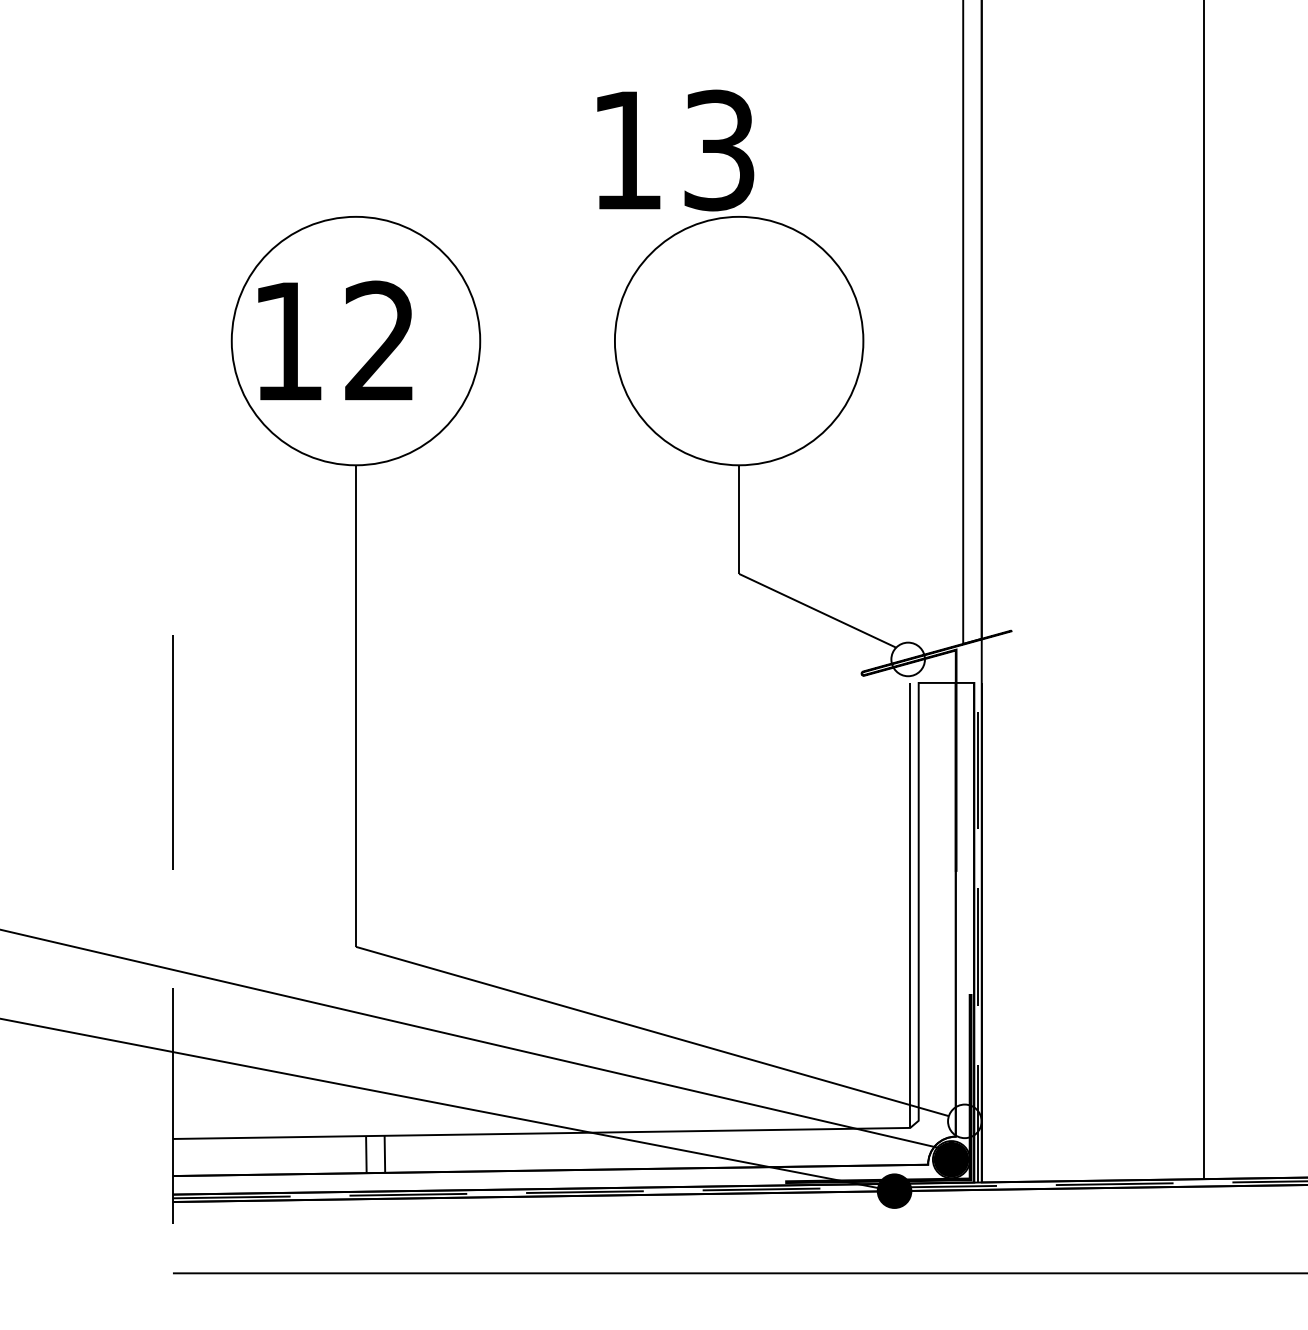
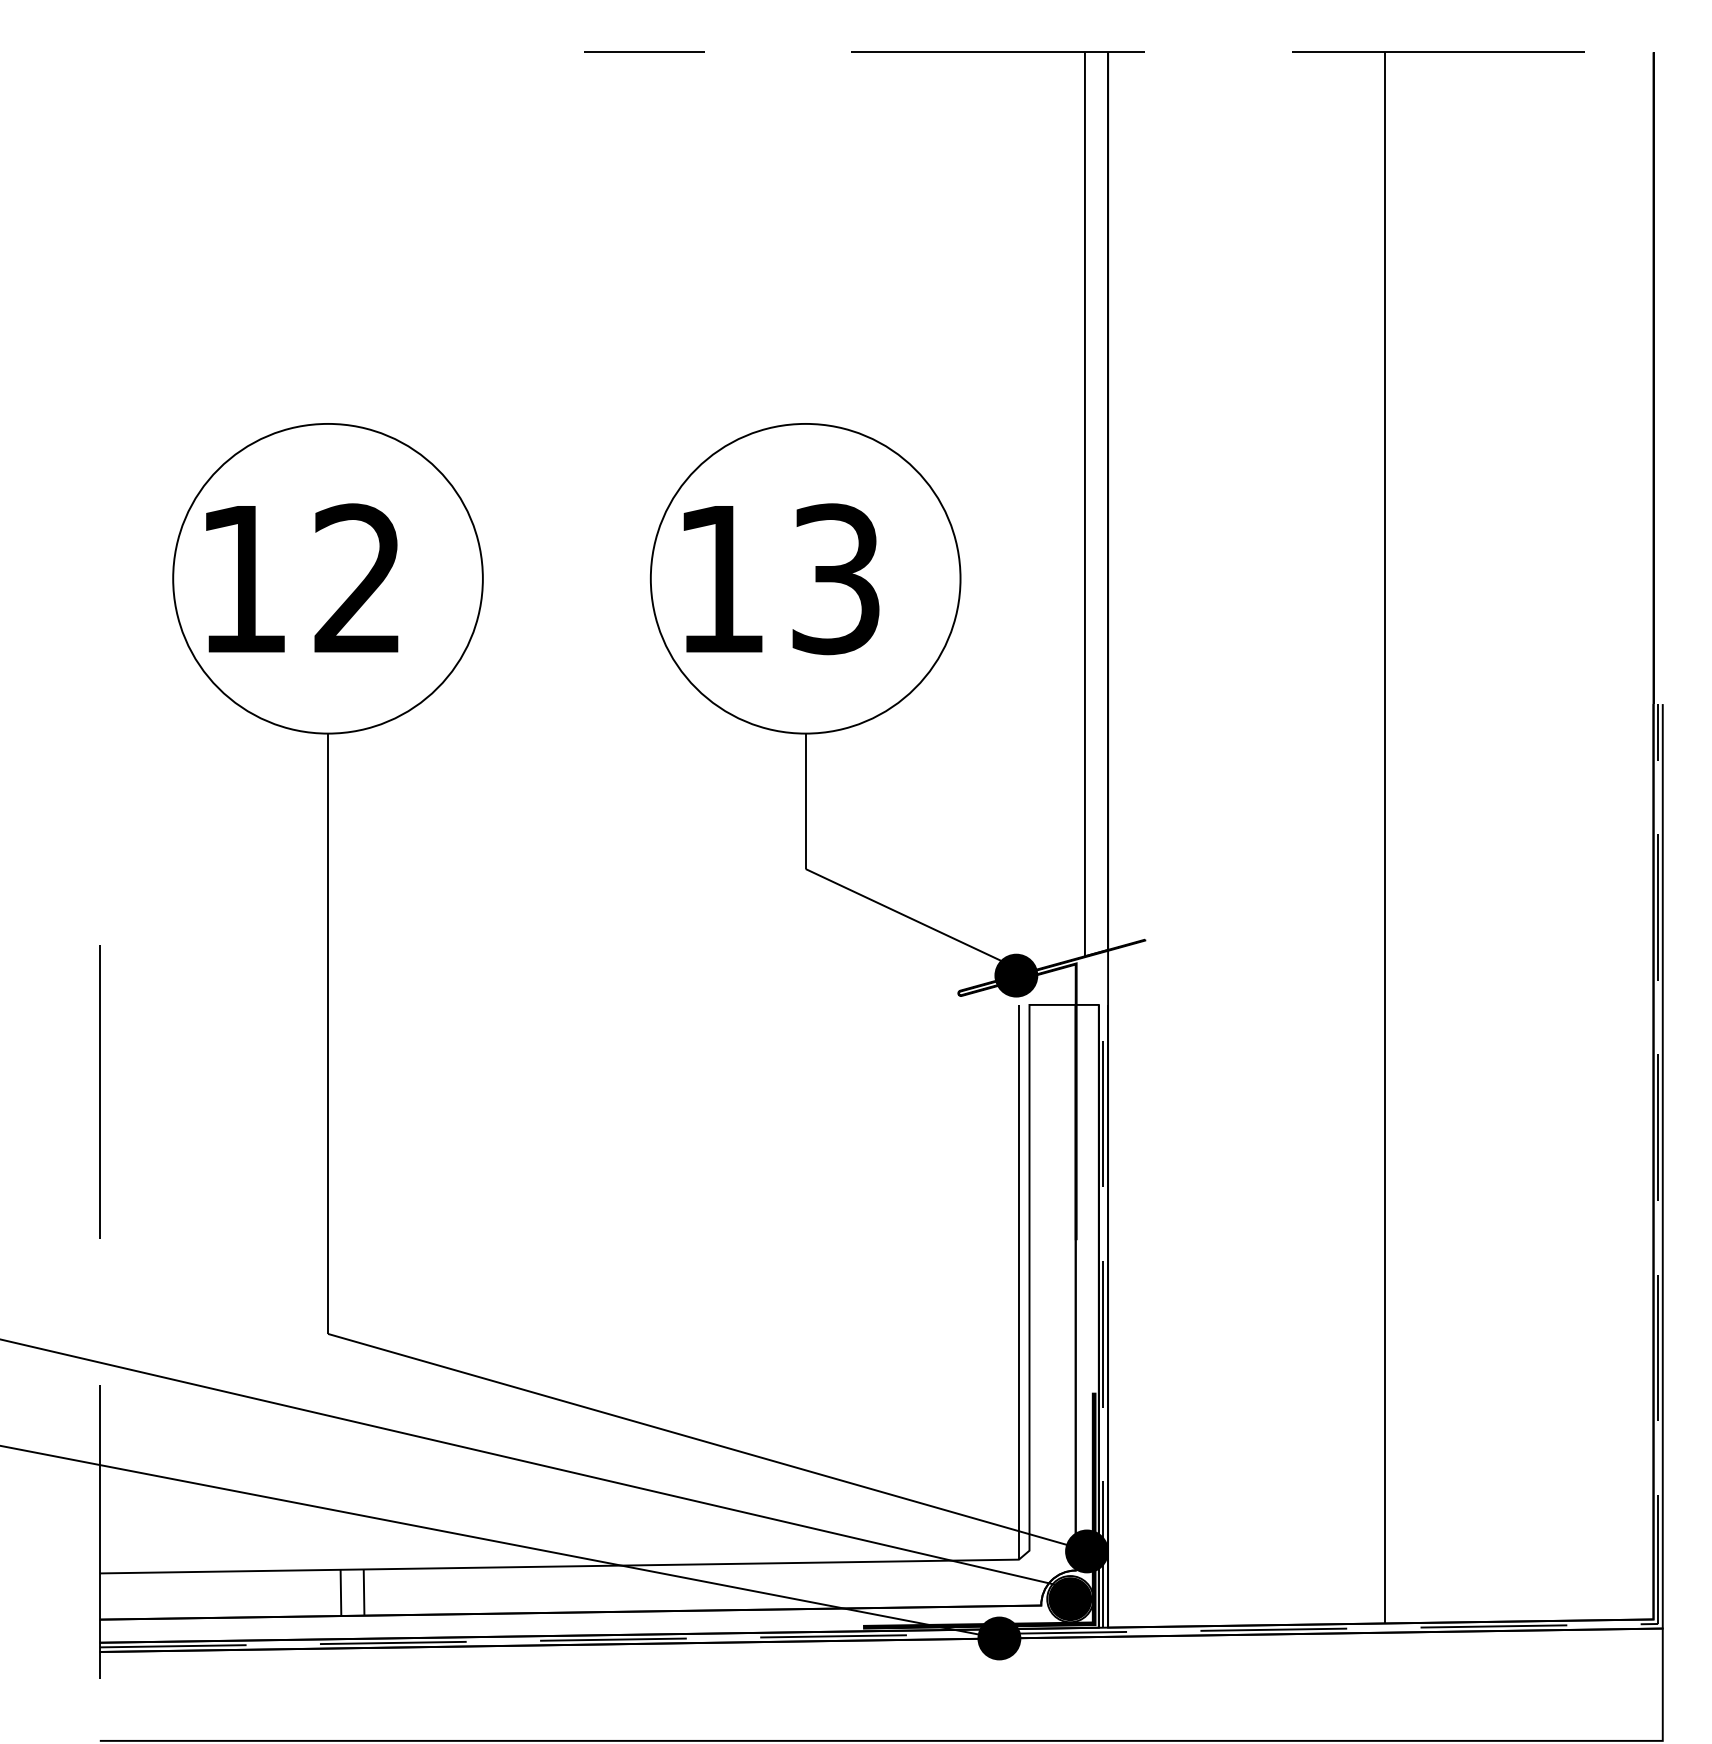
text: (675, 150) -> (781, 579), moved
fill: (908, 659) -> (1016, 975), added
fill: (964, 1121) -> (1086, 1551), added

